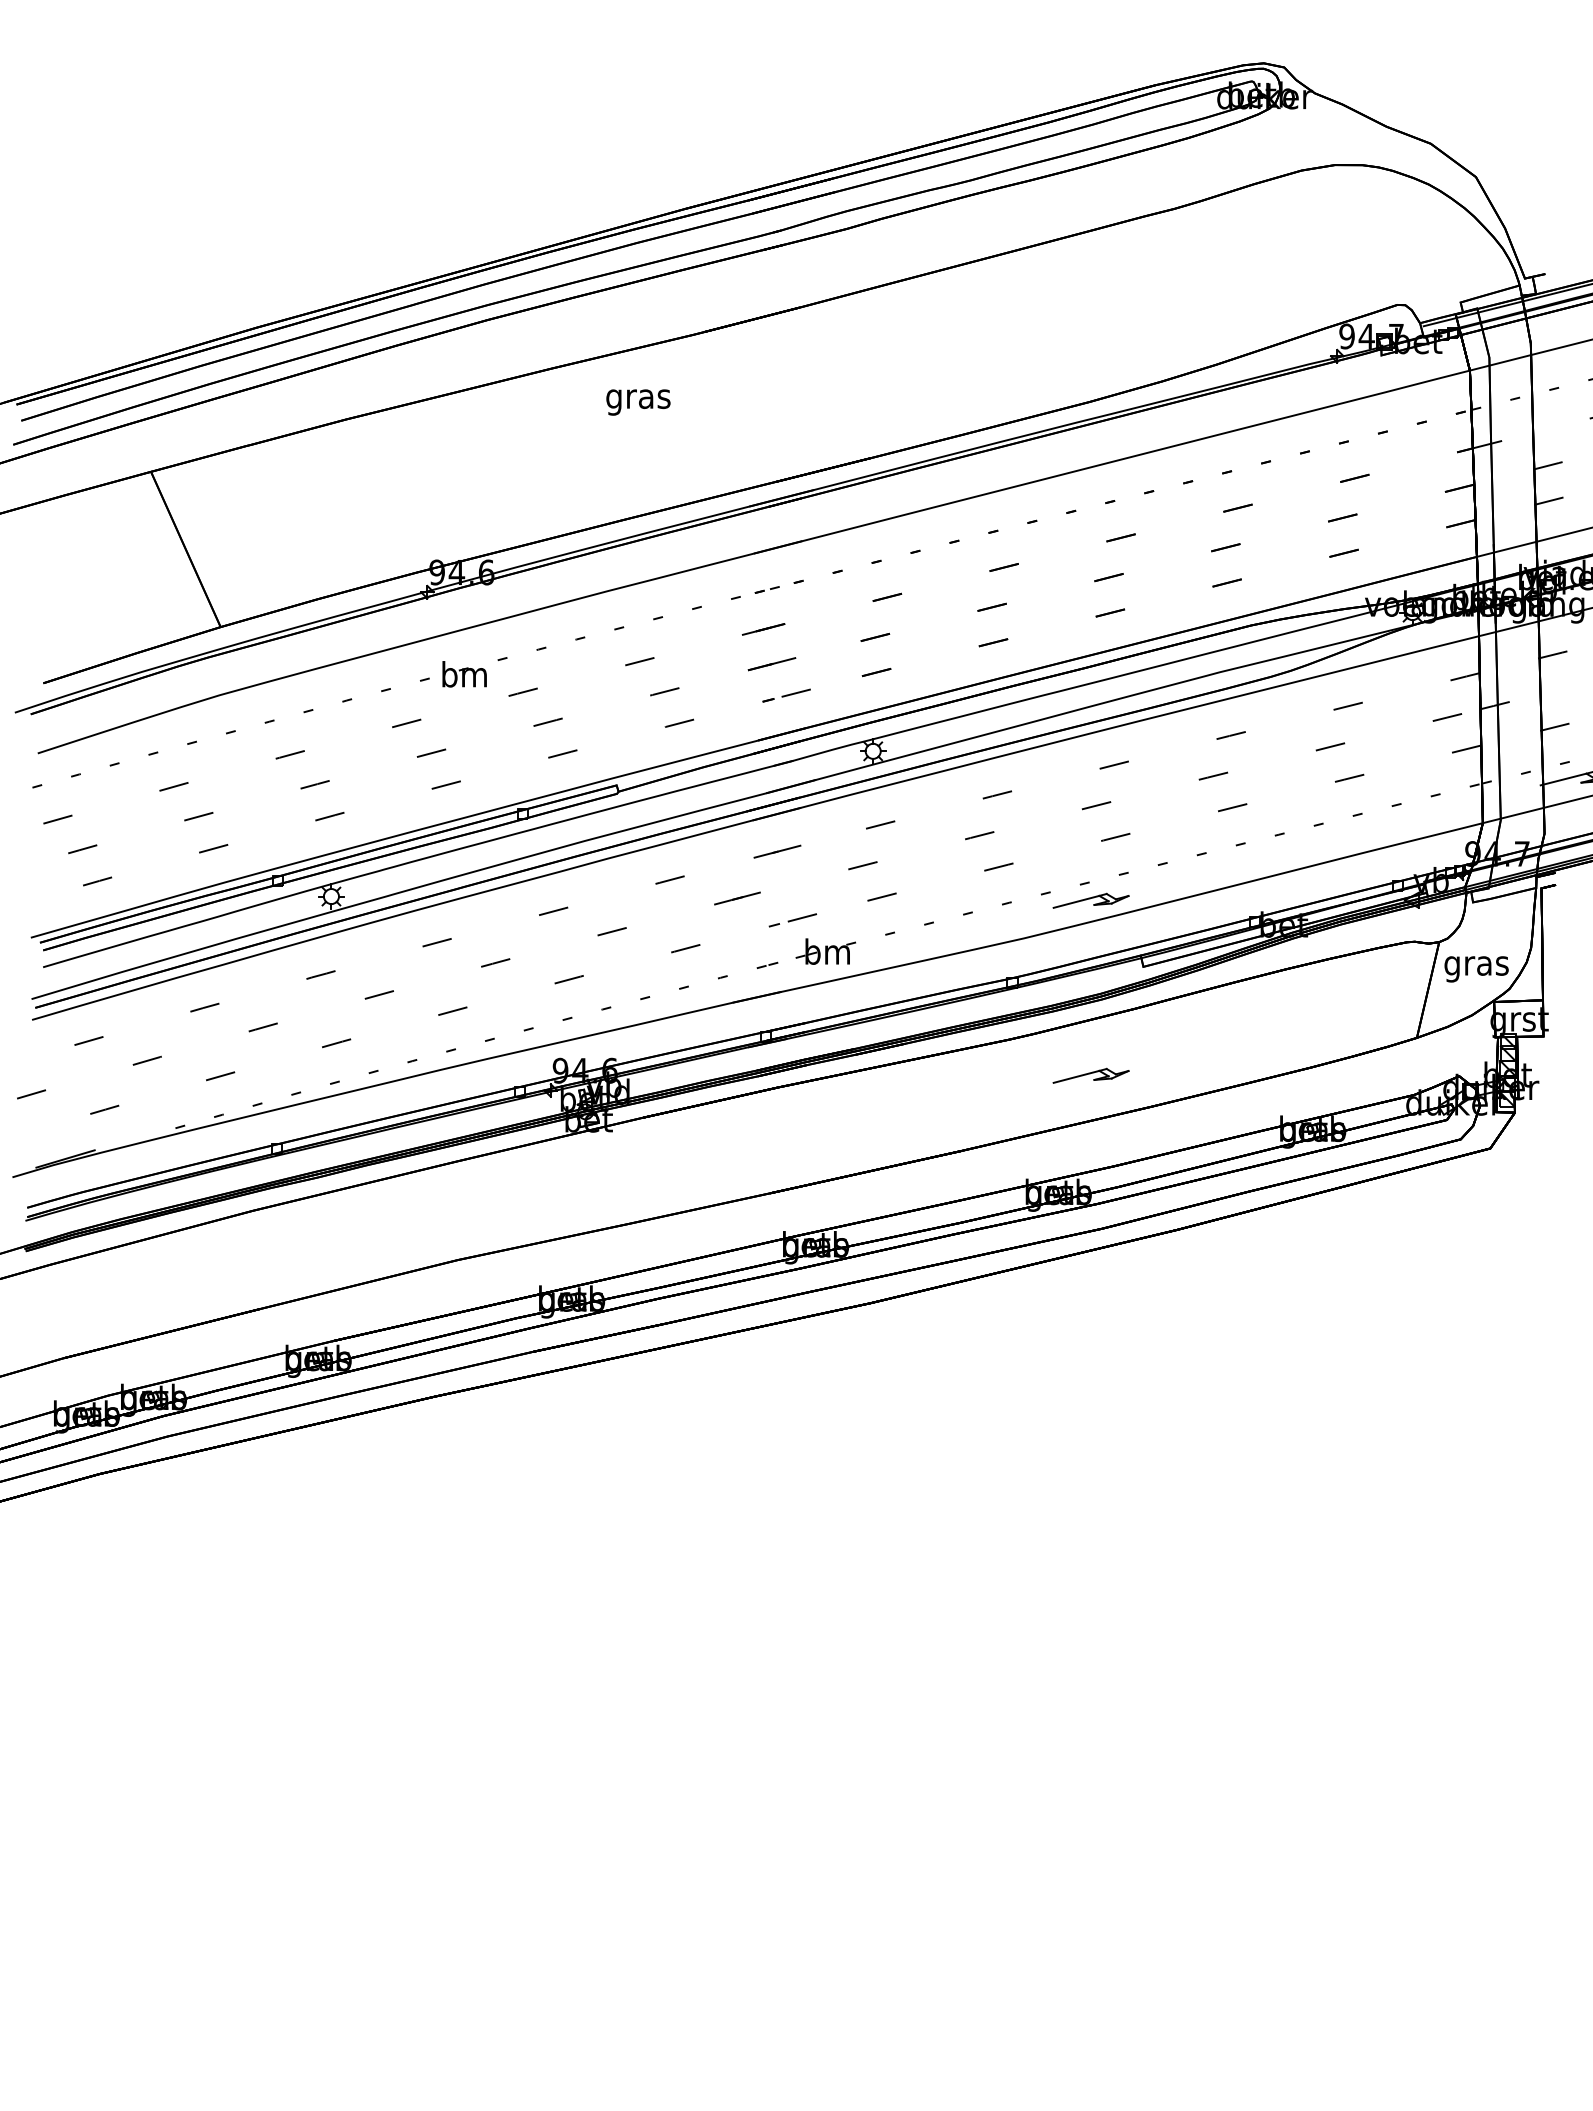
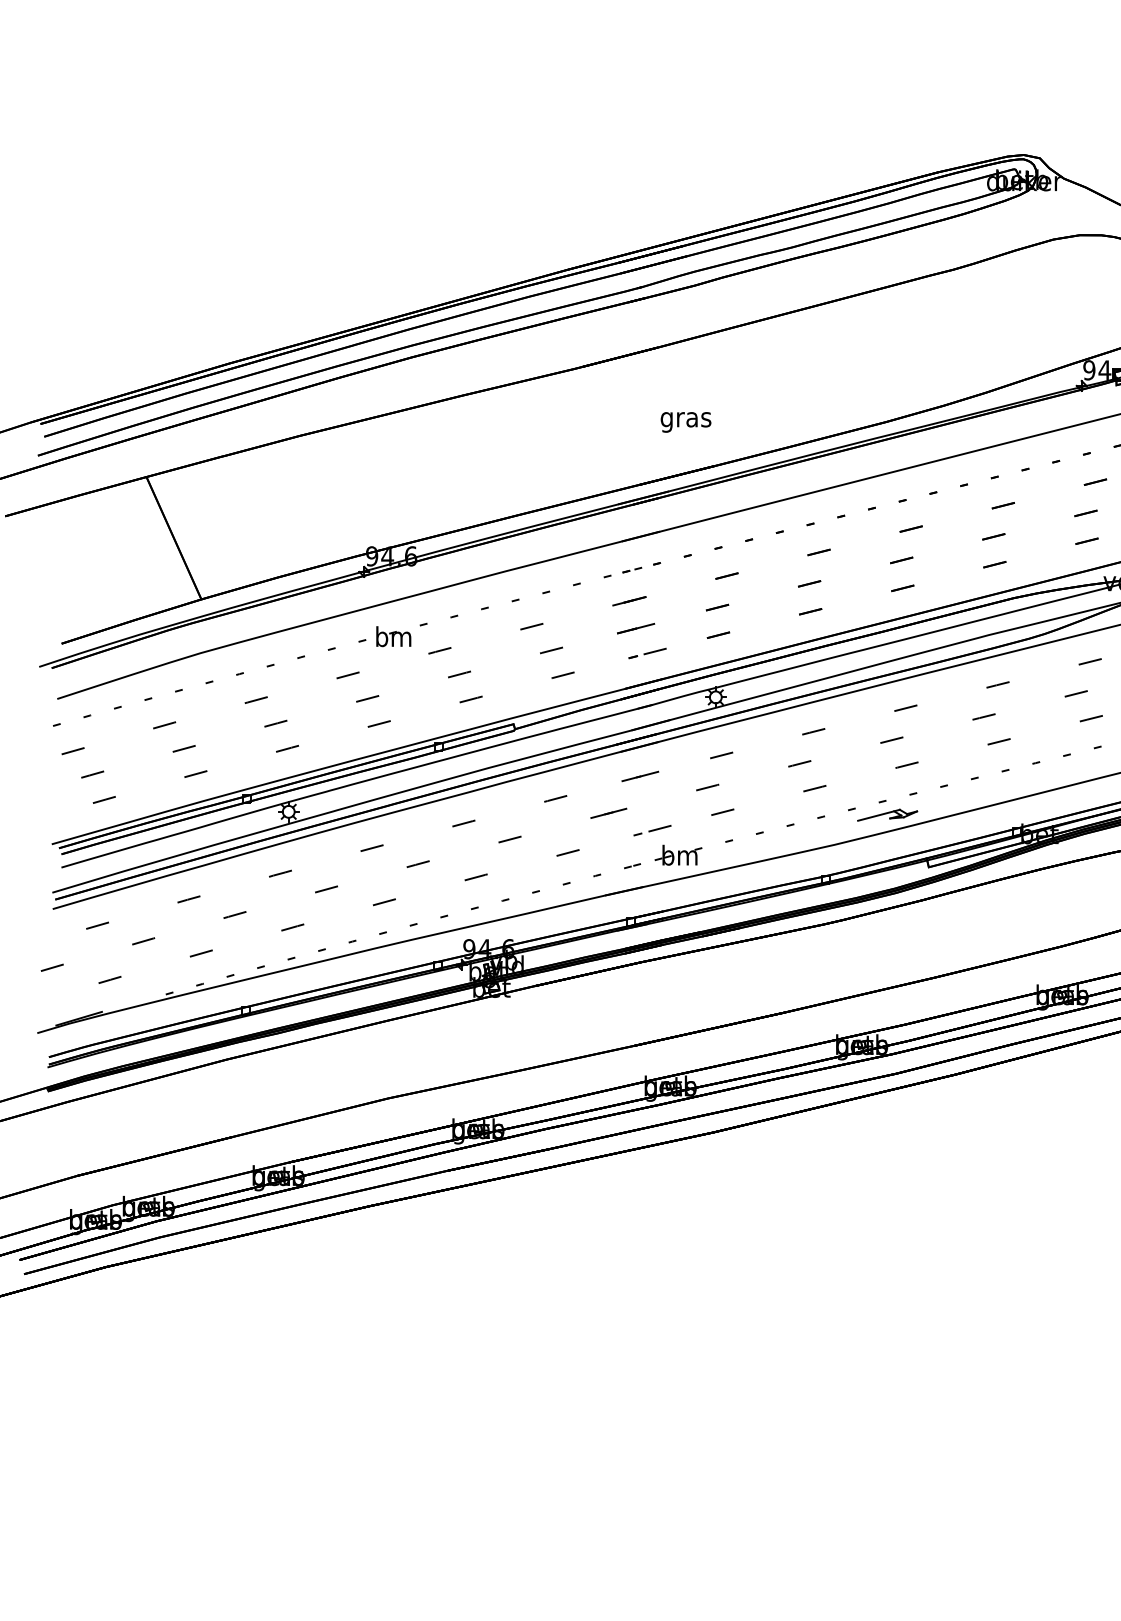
text: (638, 402) -> (686, 422), moved
part: (1090, 1075) -> (887, 952), removed

